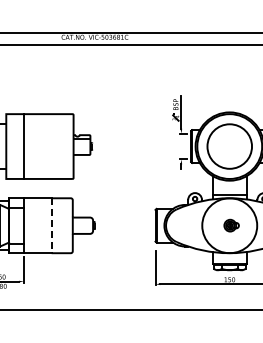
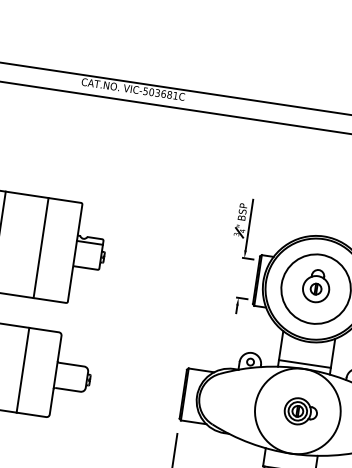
part: (229, 144) -> (316, 285), added
line: (51, 146) -> (41, 247), added
part: (231, 225) -> (300, 411), size x1.43
line: (51, 226) -> (22, 371), dashed -> solid

